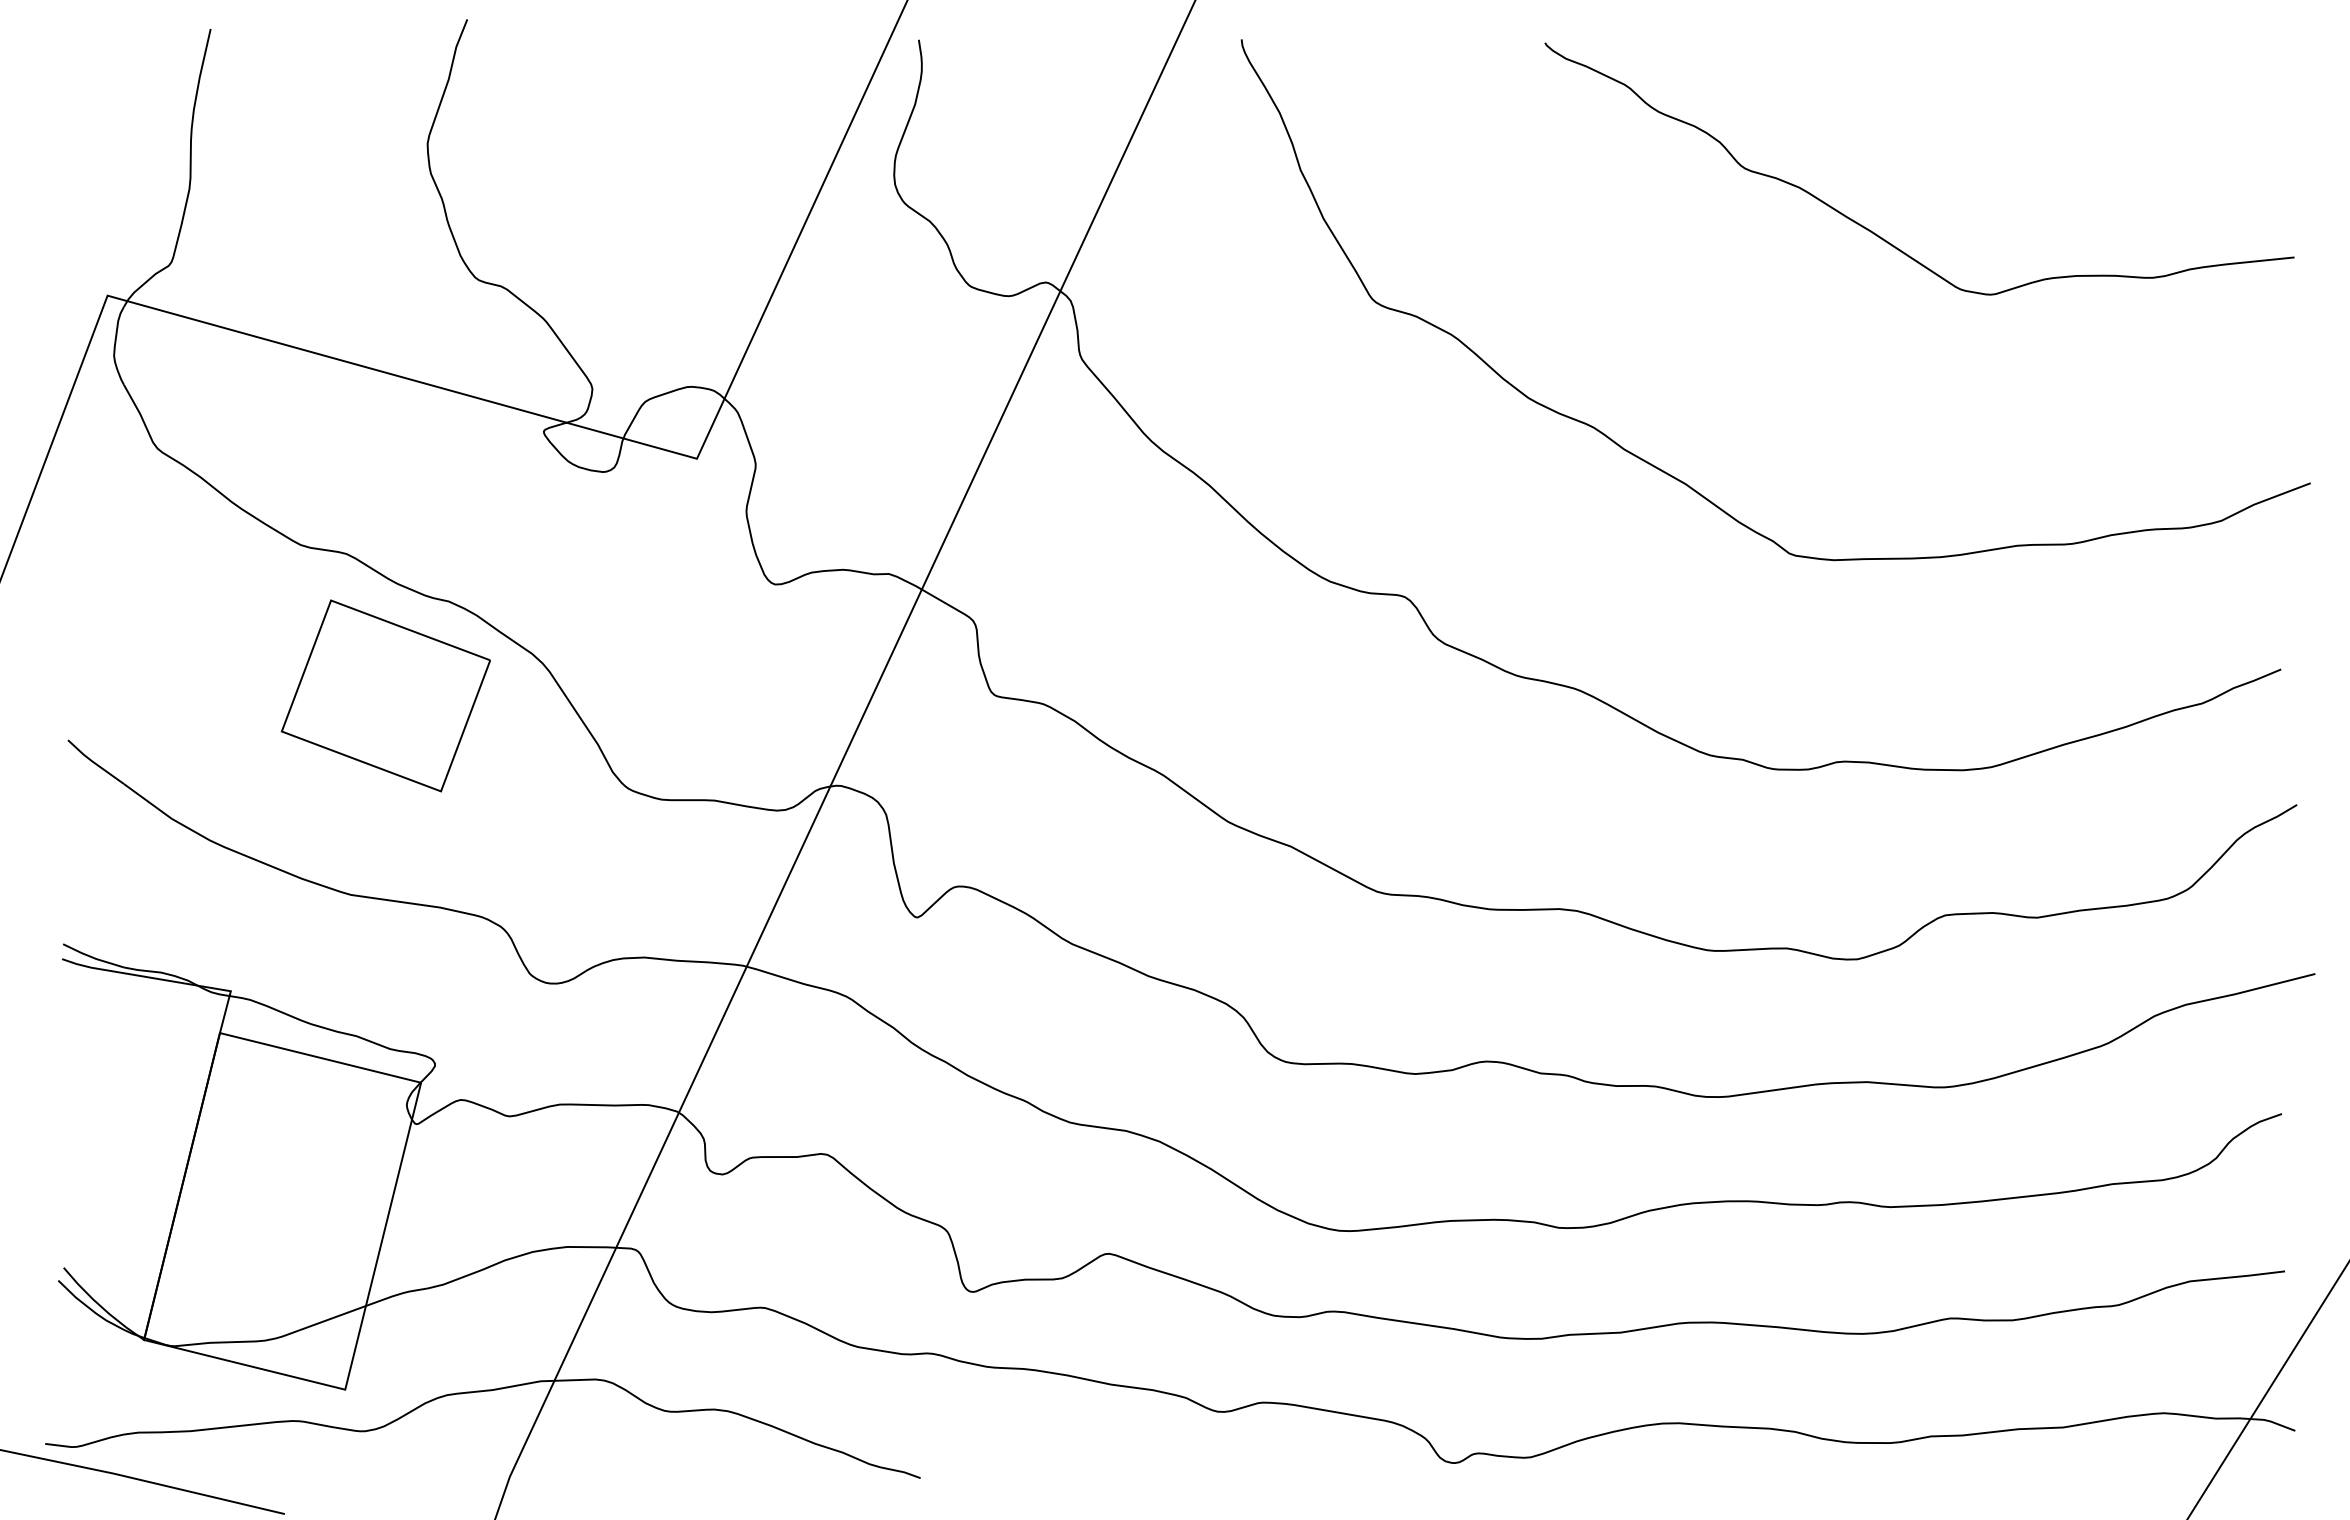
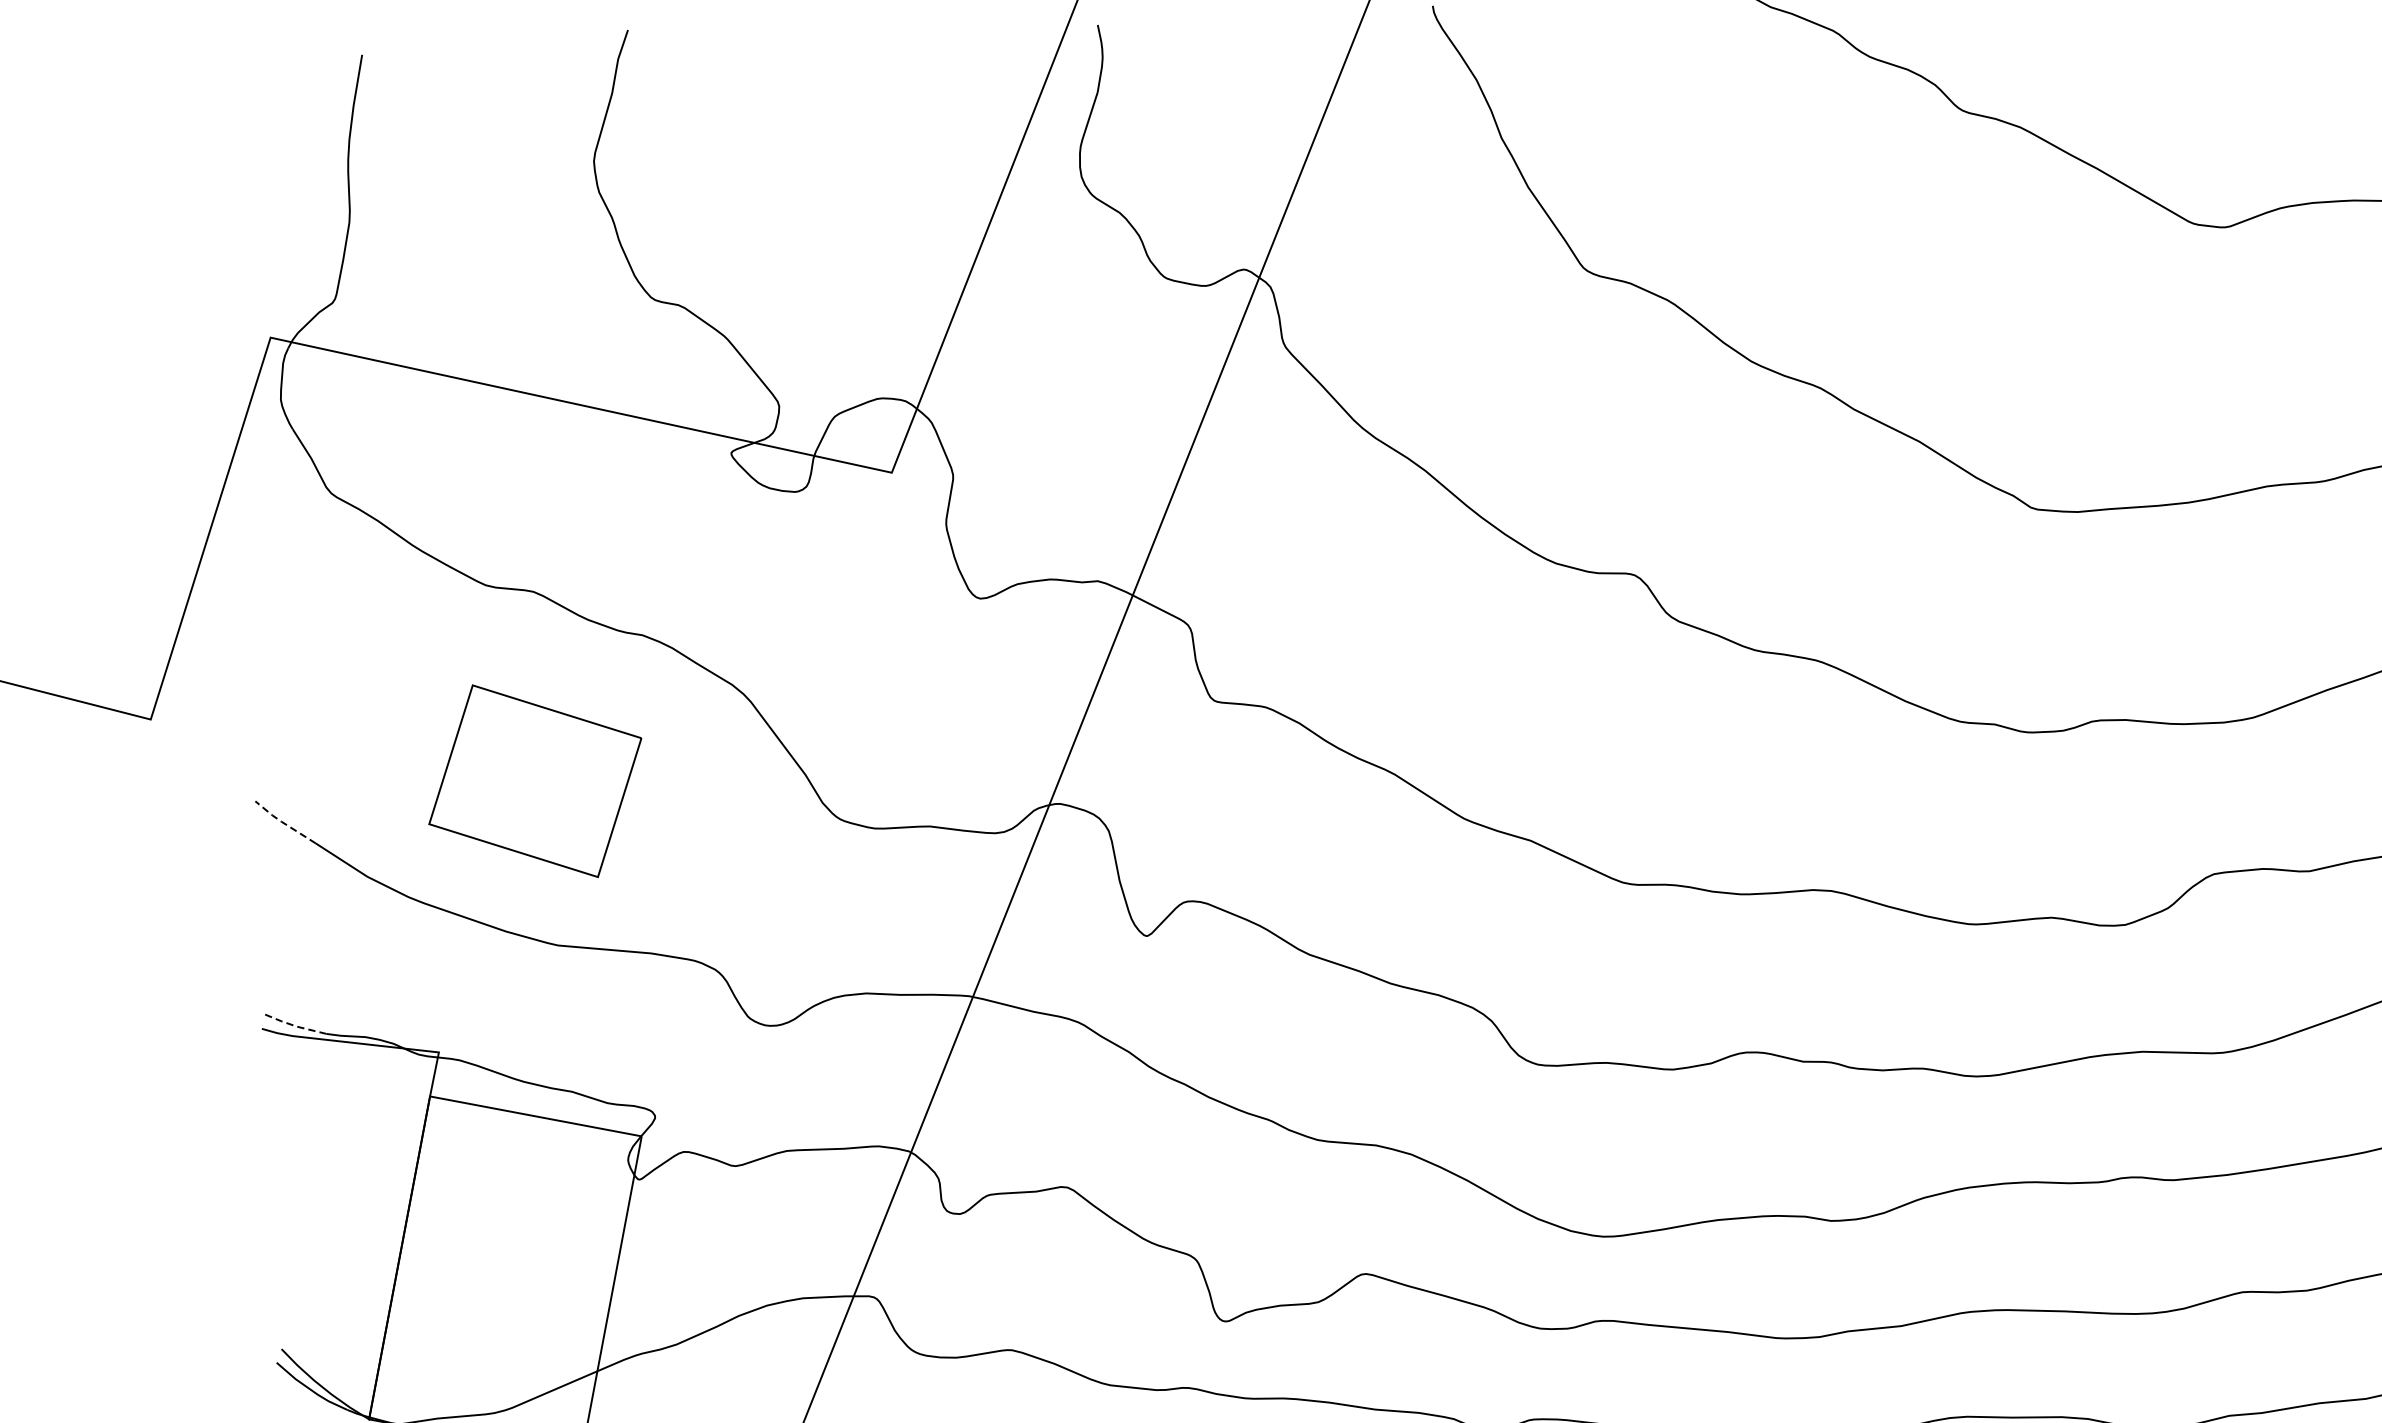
part: (385, 695) -> (534, 780), moved
line: (93, 762) -> (283, 822), solid -> dashed
line: (92, 957) -> (293, 1025), solid -> dashed

